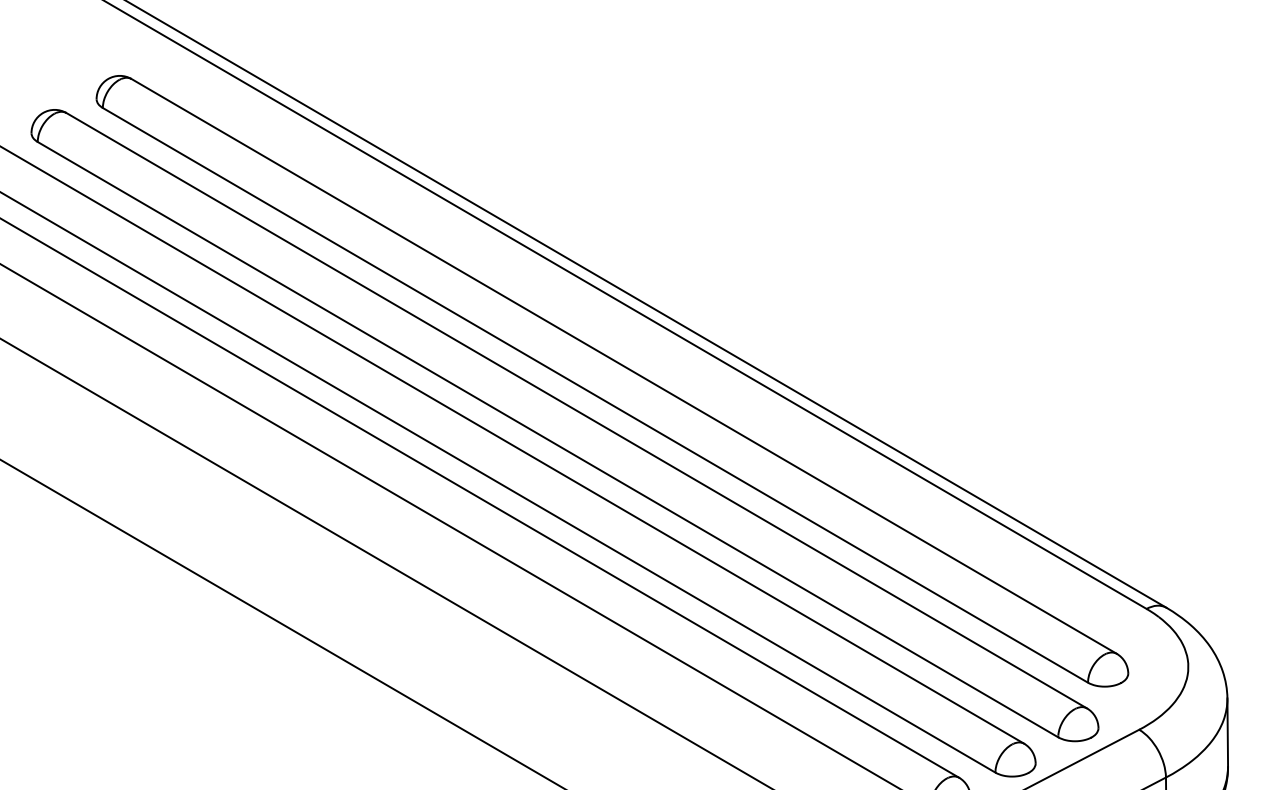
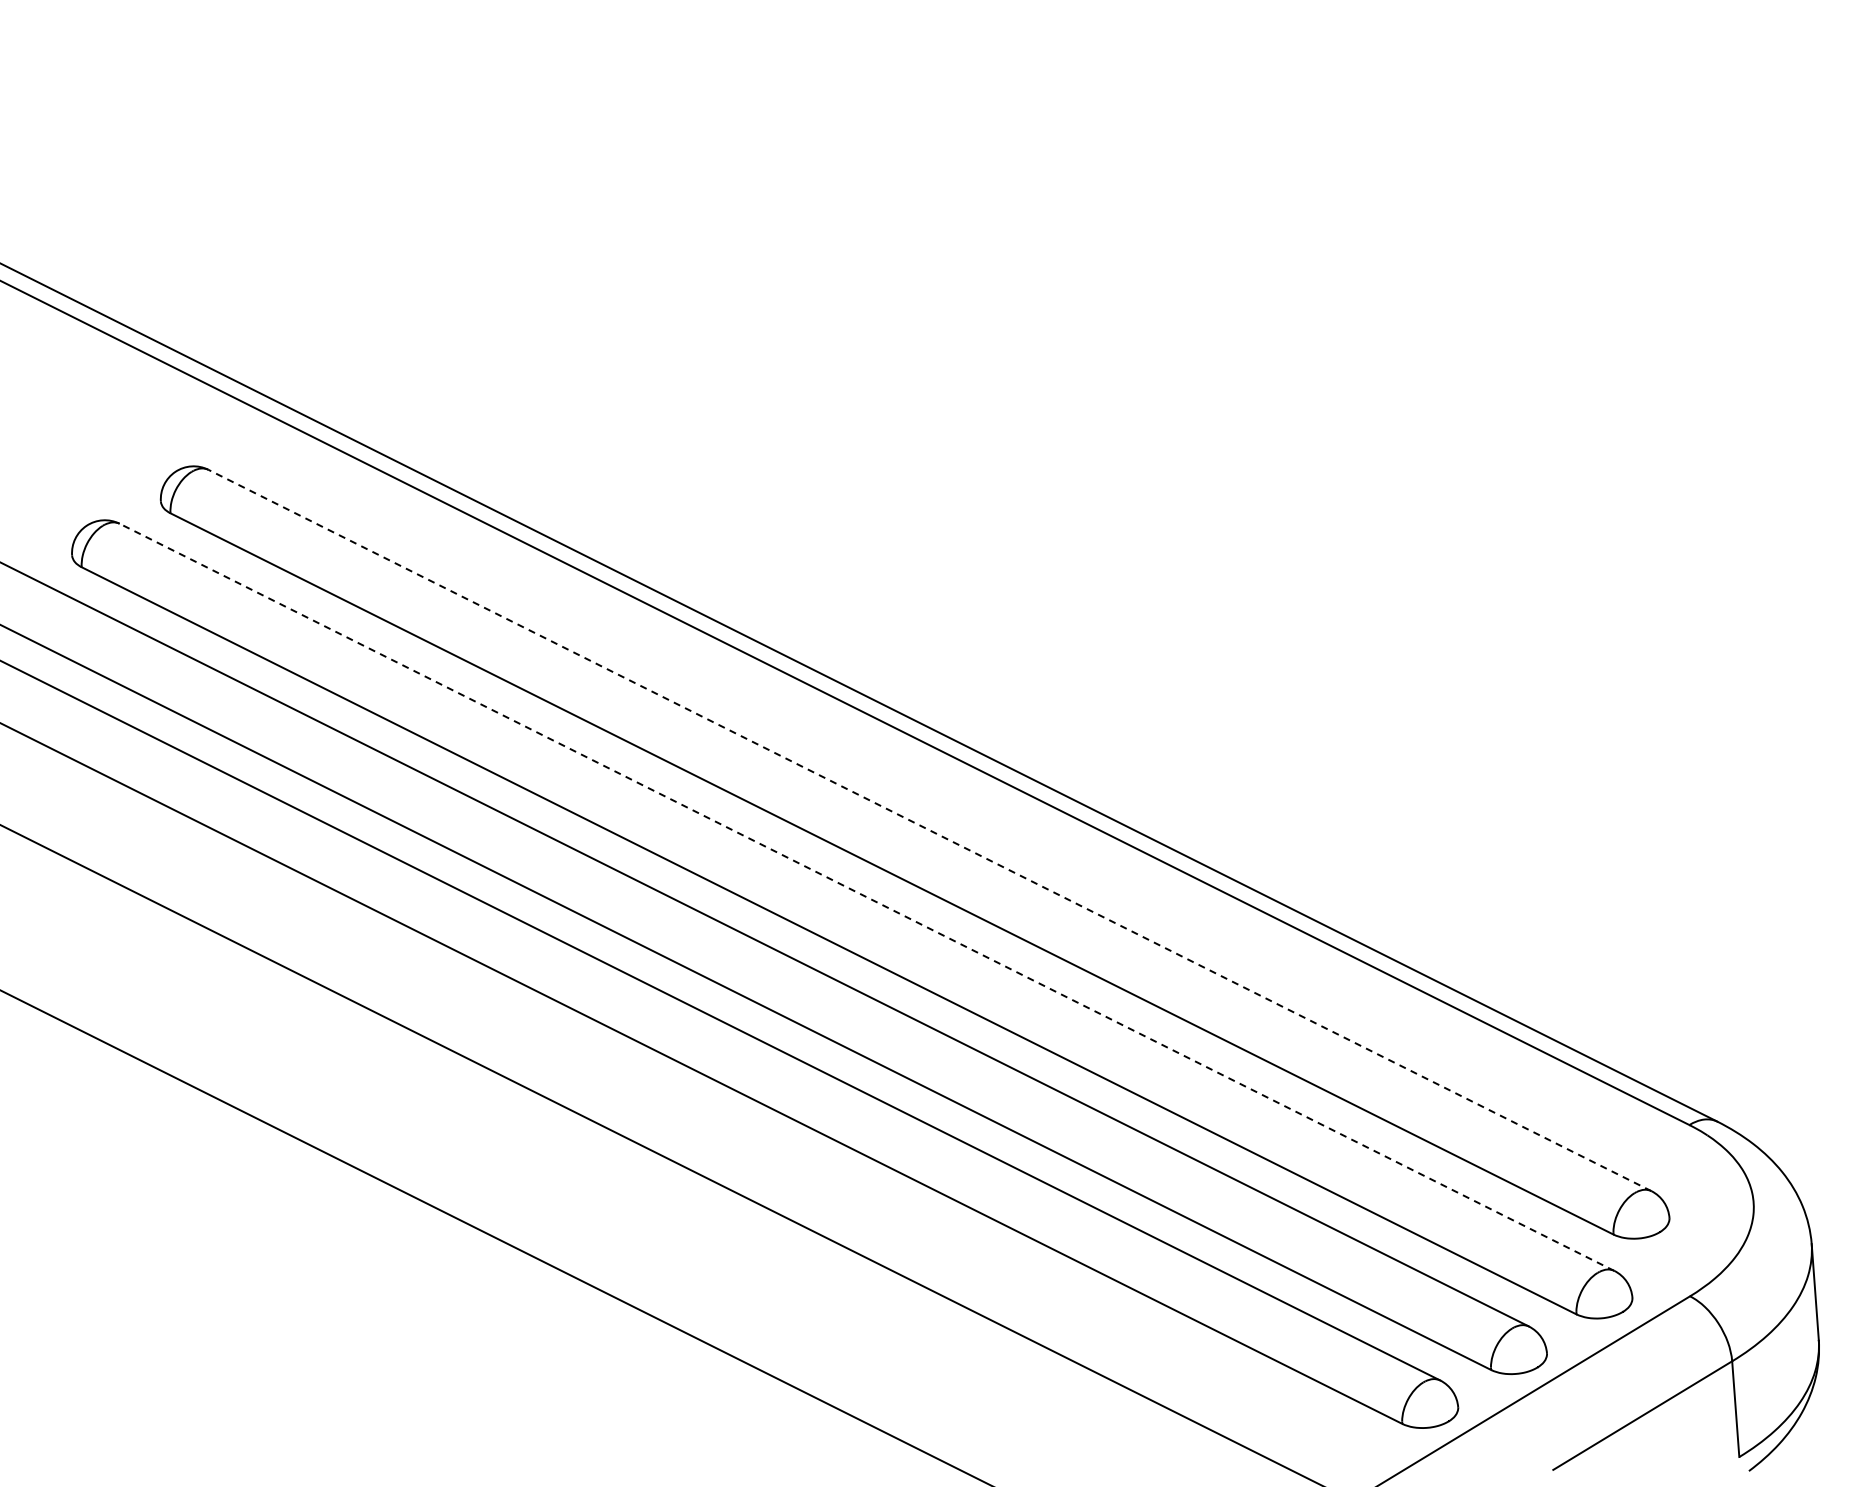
line: (623, 366) -> (929, 830), solid -> dashed
line: (576, 410) -> (866, 897), solid -> dashed

